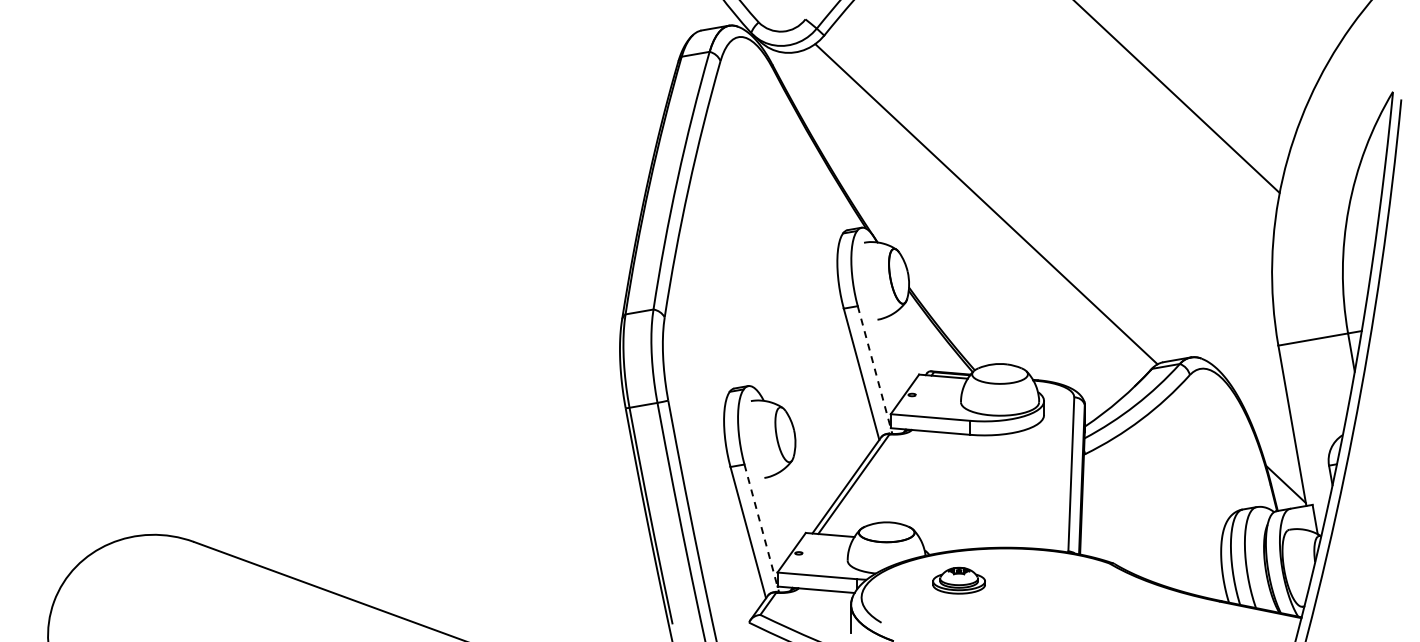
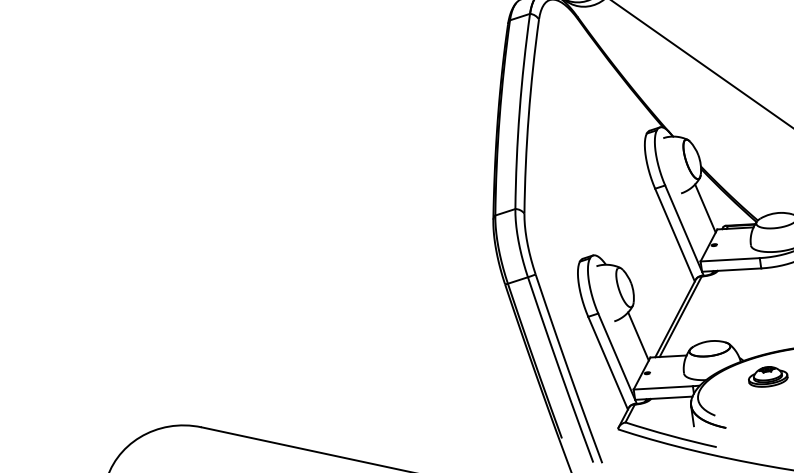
line: (906, 344) -> (704, 208), added
line: (875, 370) -> (684, 230), dashed -> solid
line: (793, 502) -> (638, 336), added
line: (761, 528) -> (617, 358), dashed -> solid

